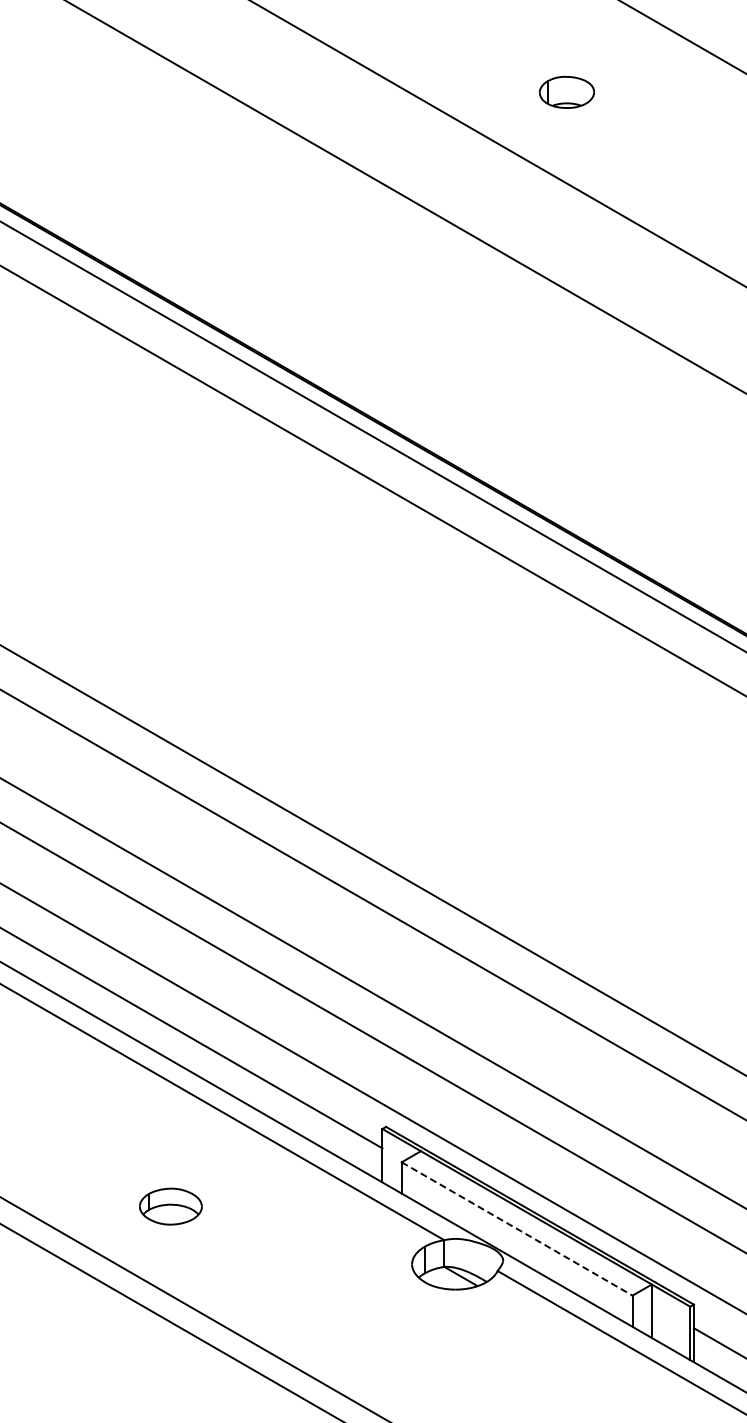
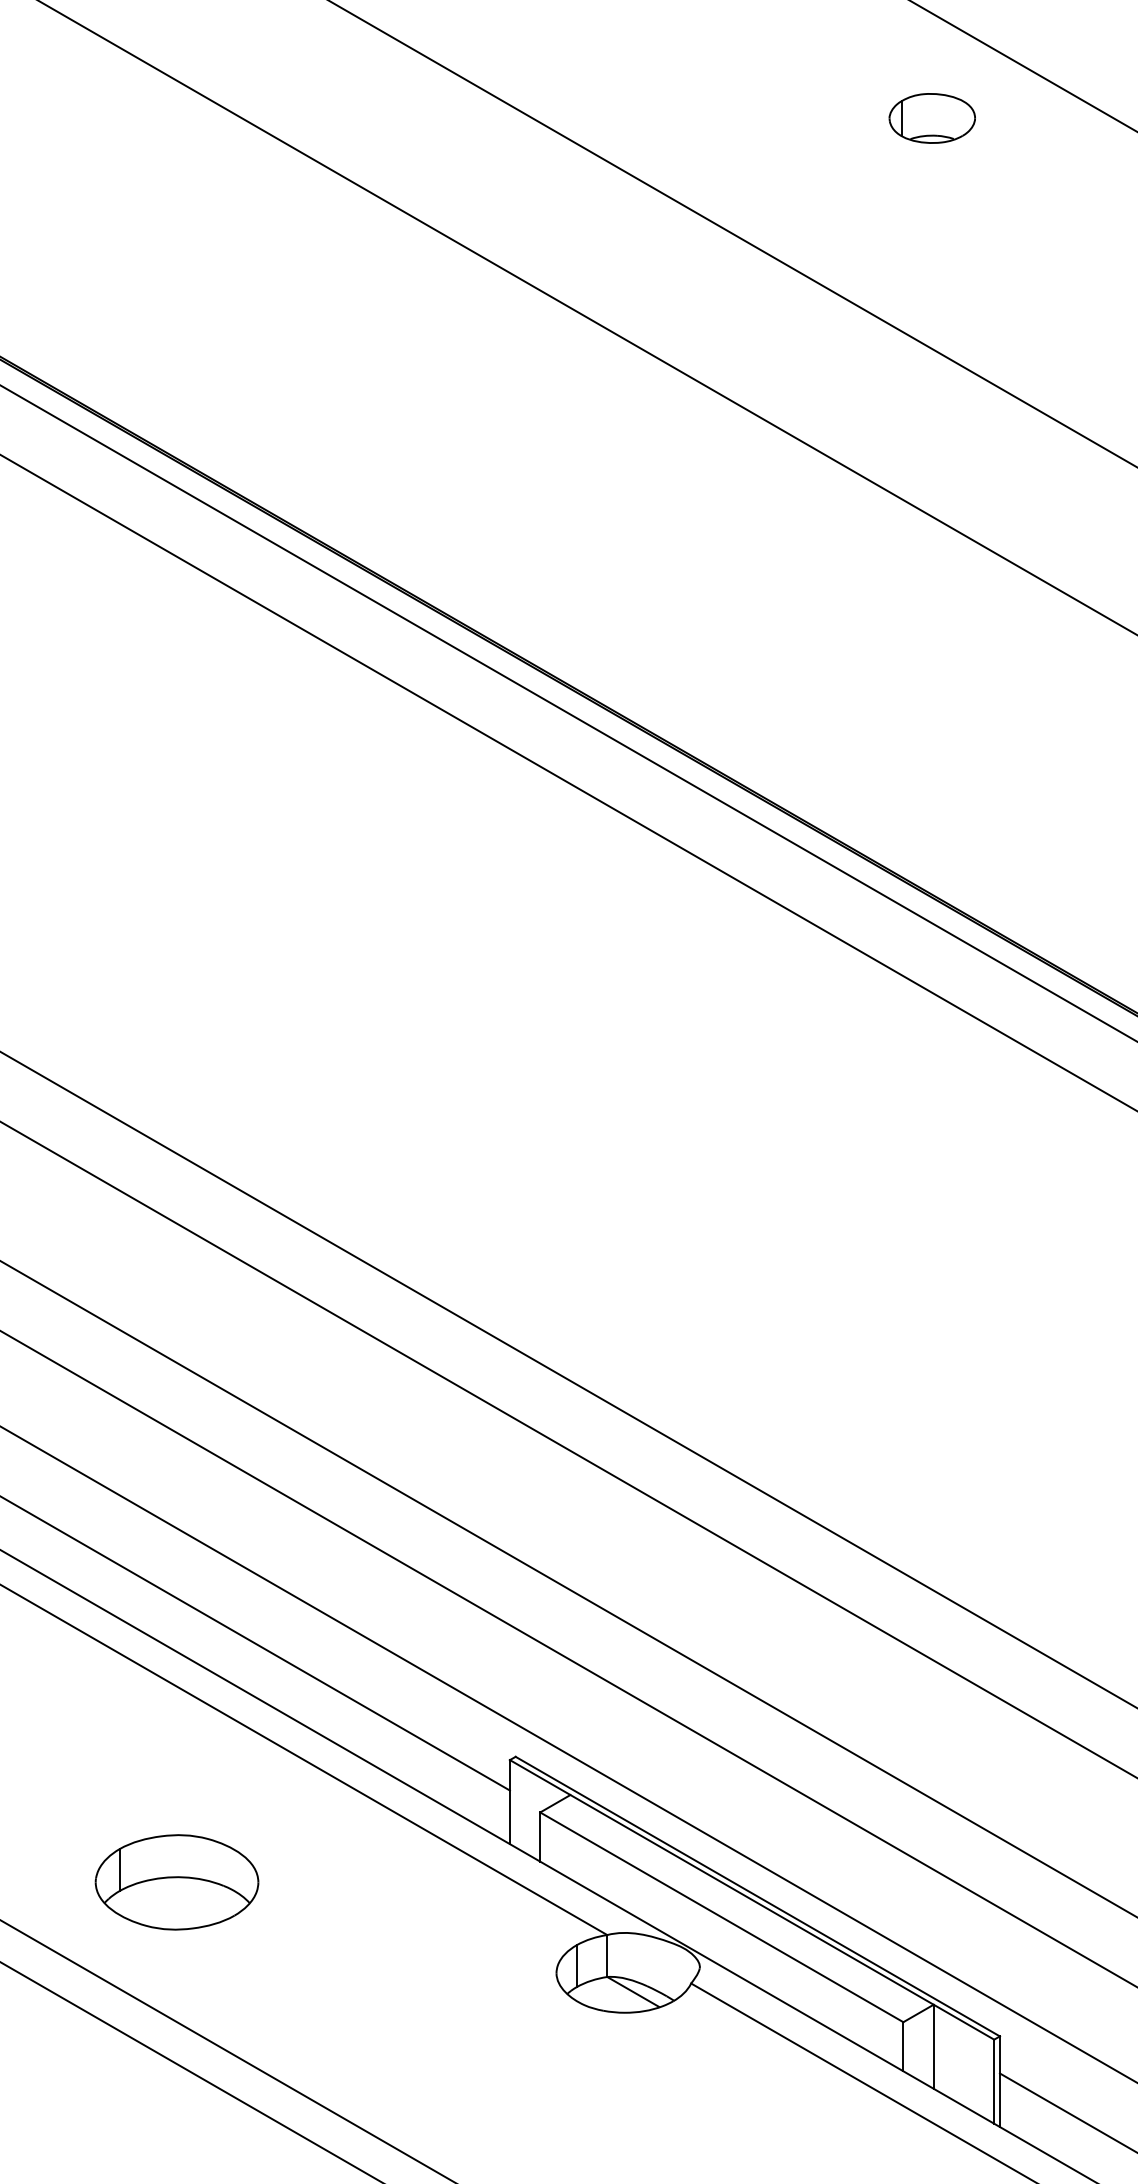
part: (566, 92) -> (931, 118), moved
part: (170, 1206) -> (176, 1881), size x1.67
line: (517, 1229) -> (722, 1918), dashed -> solid

